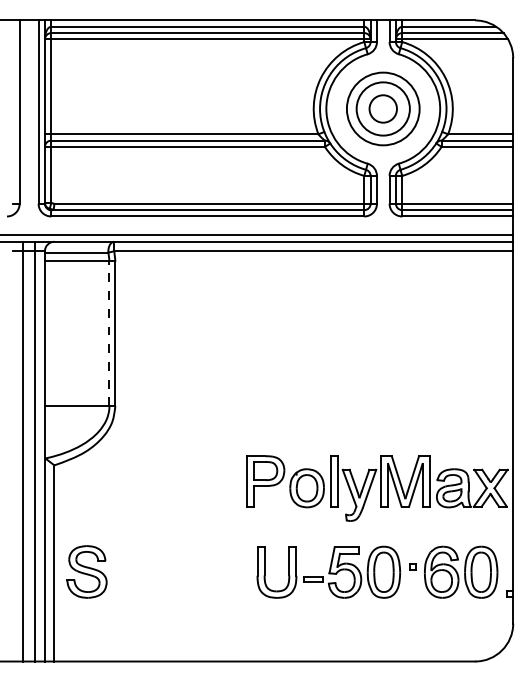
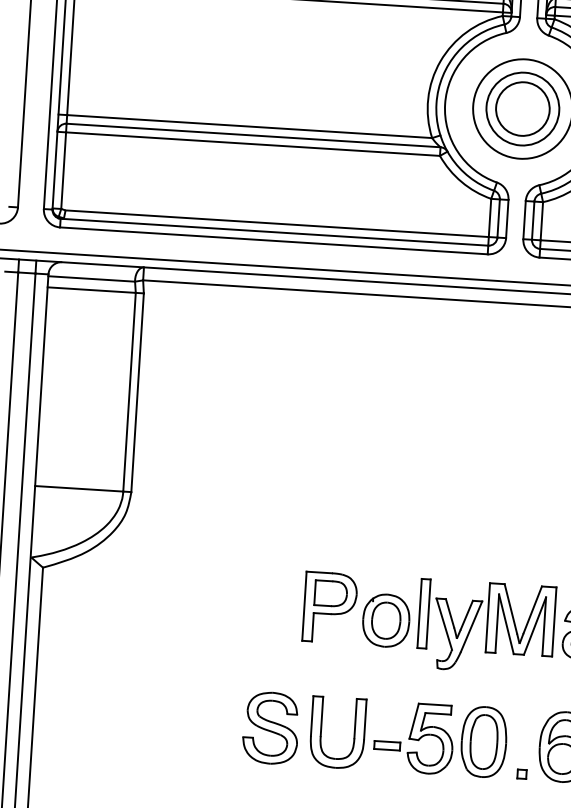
circle: (382, 108) -> (521, 108), size x1.43
line: (109, 333) -> (129, 392), dashed -> solid
part: (412, 566) -> (521, 773), moved
part: (86, 571) -> (270, 727), moved

